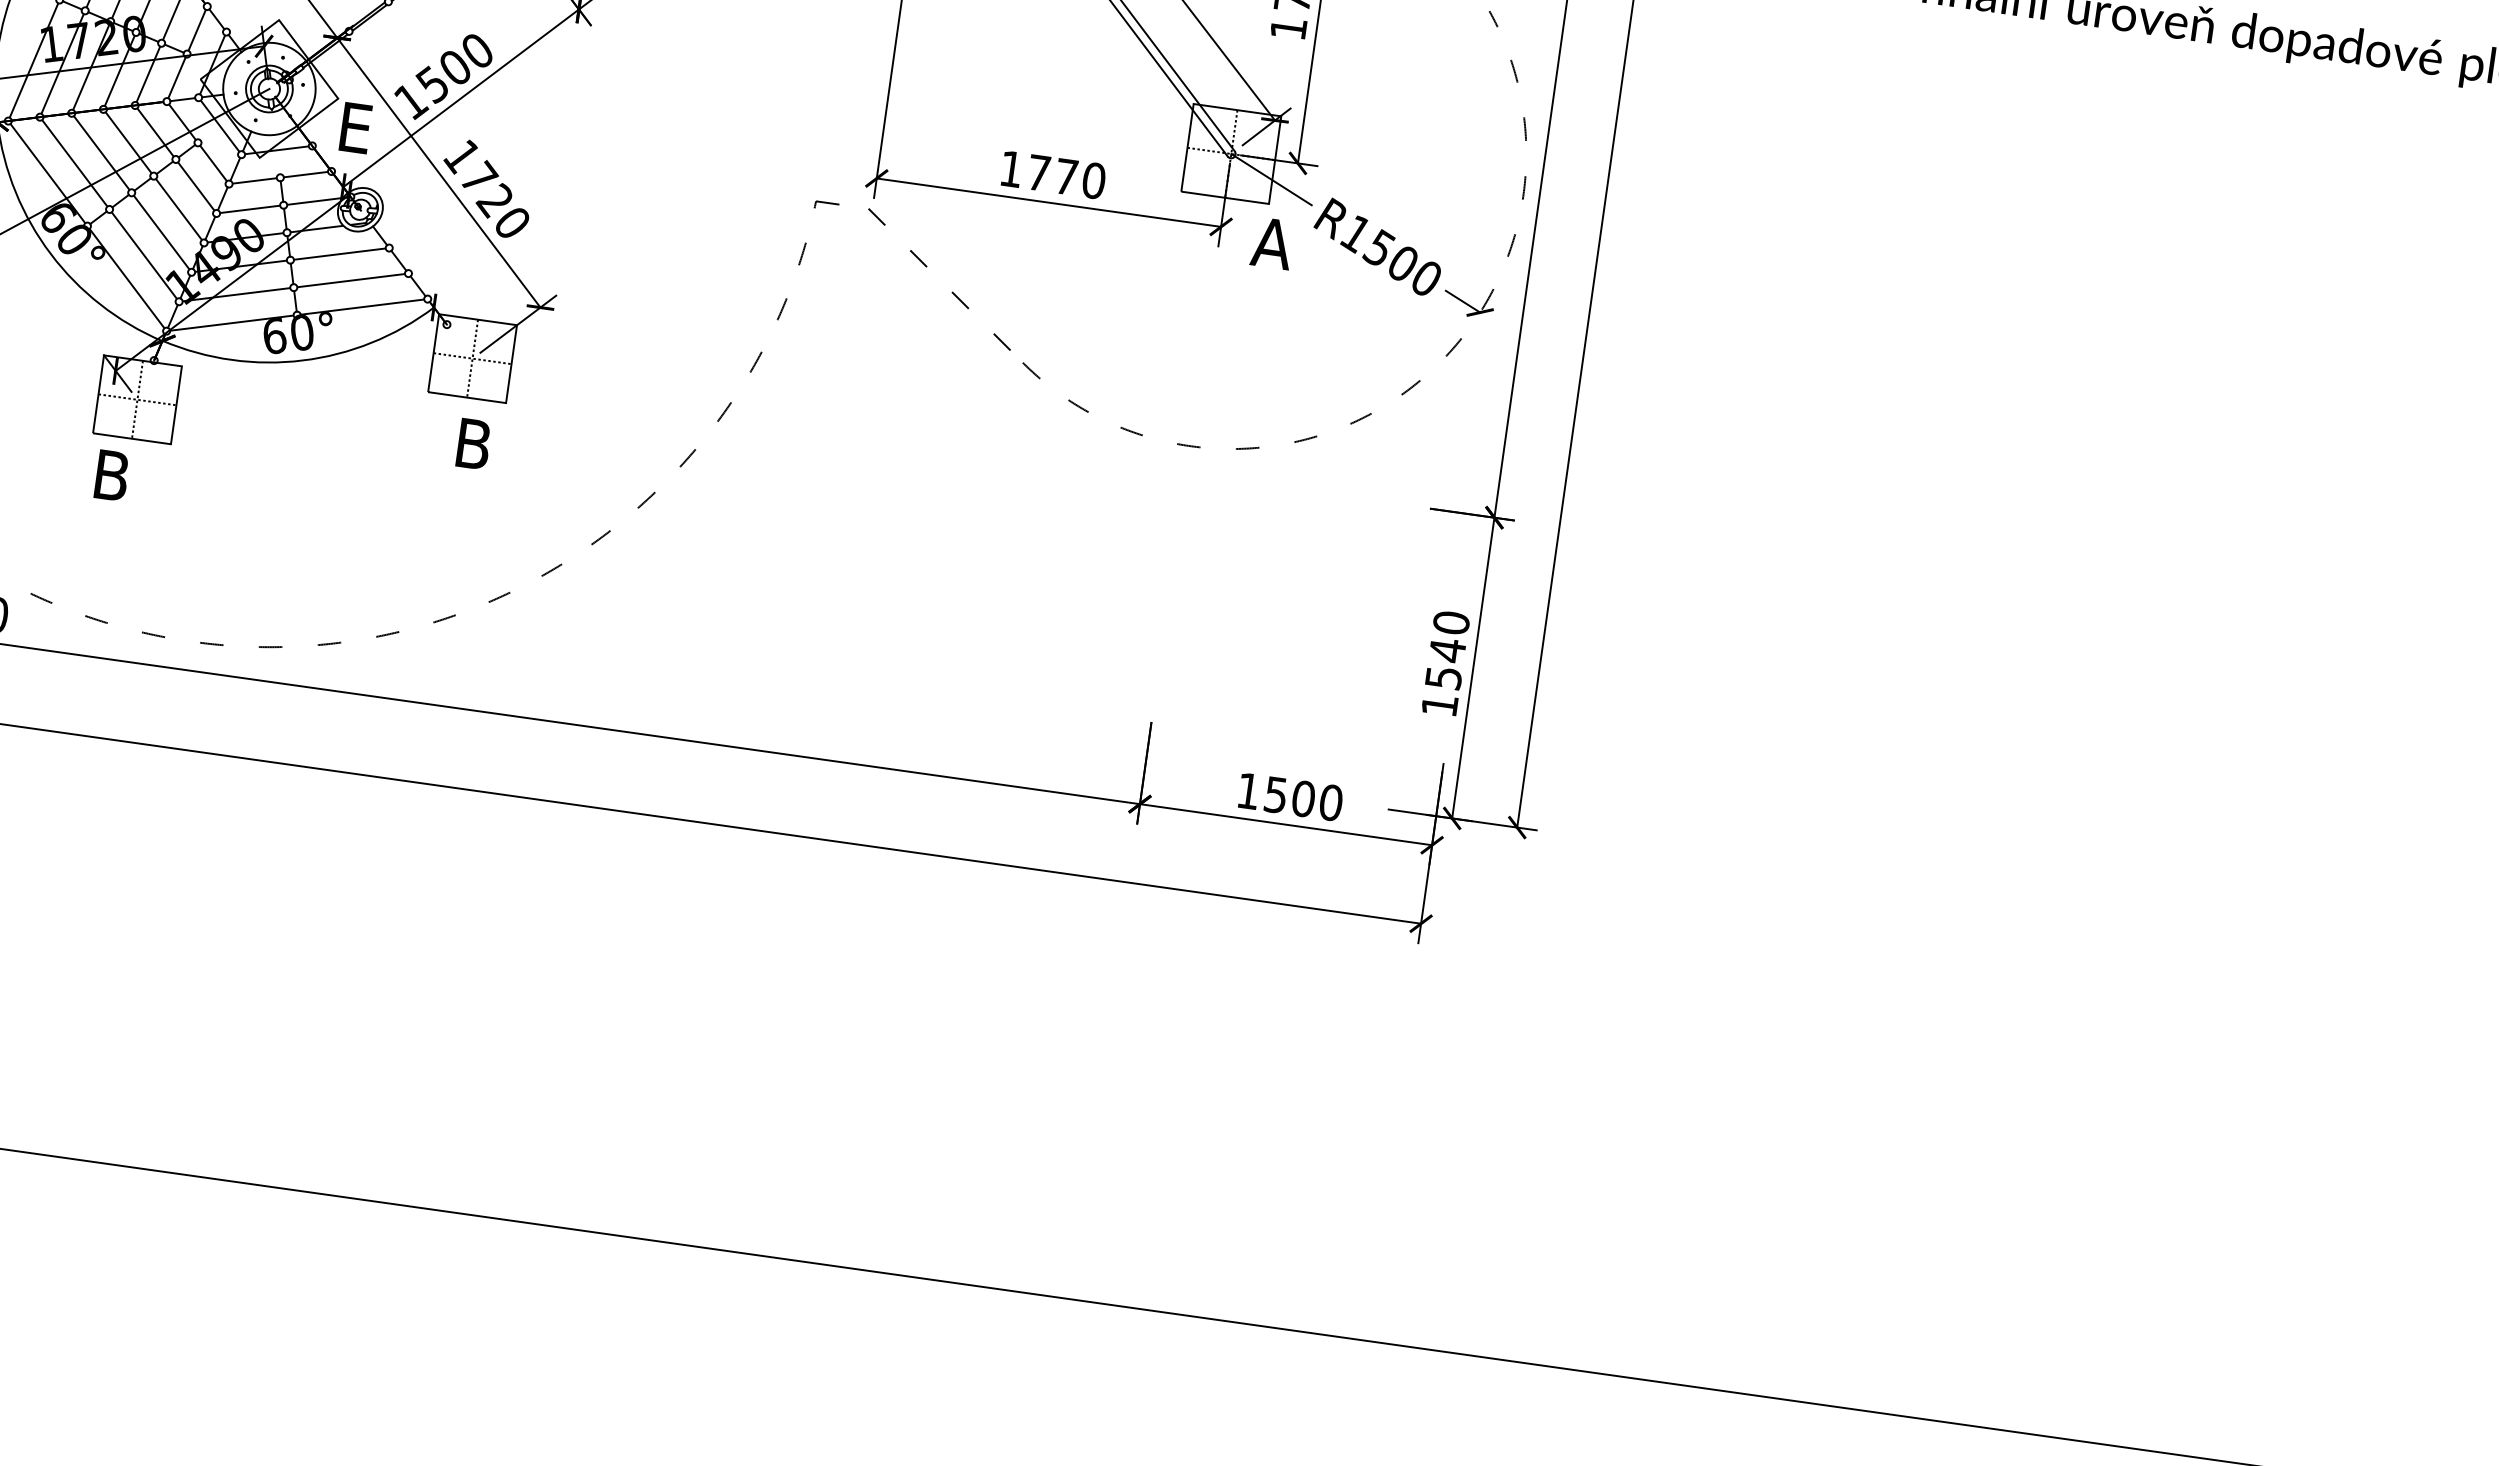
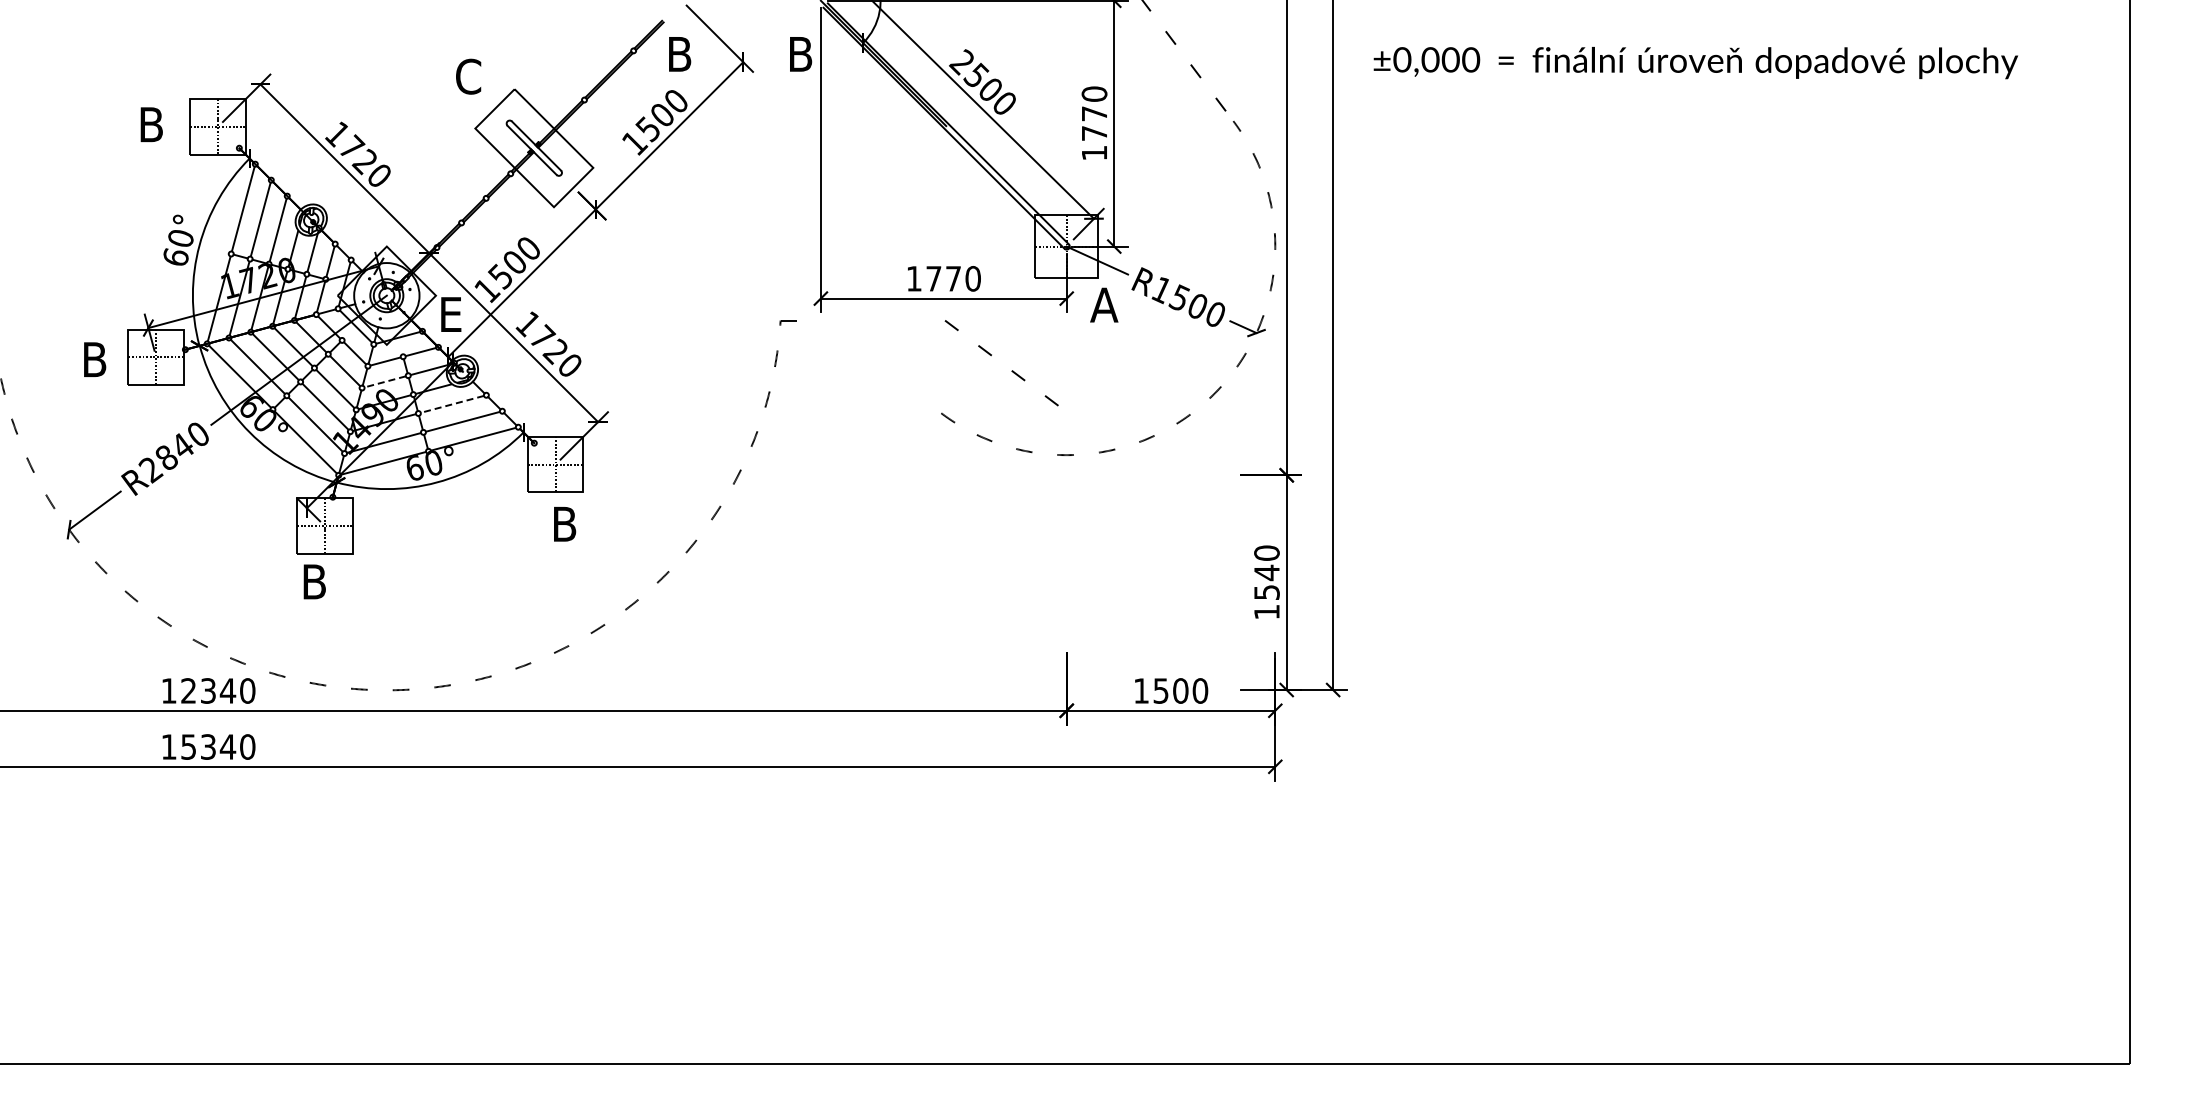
line: (249, 210) -> (384, 382), solid -> dashed
line: (339, 254) -> (452, 404), solid -> dashed
line: (926, 268) -> (991, 356), moved

